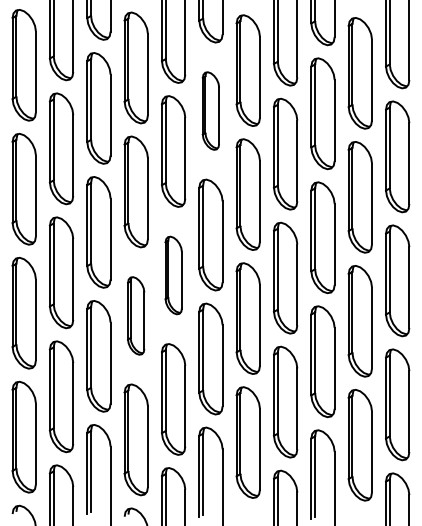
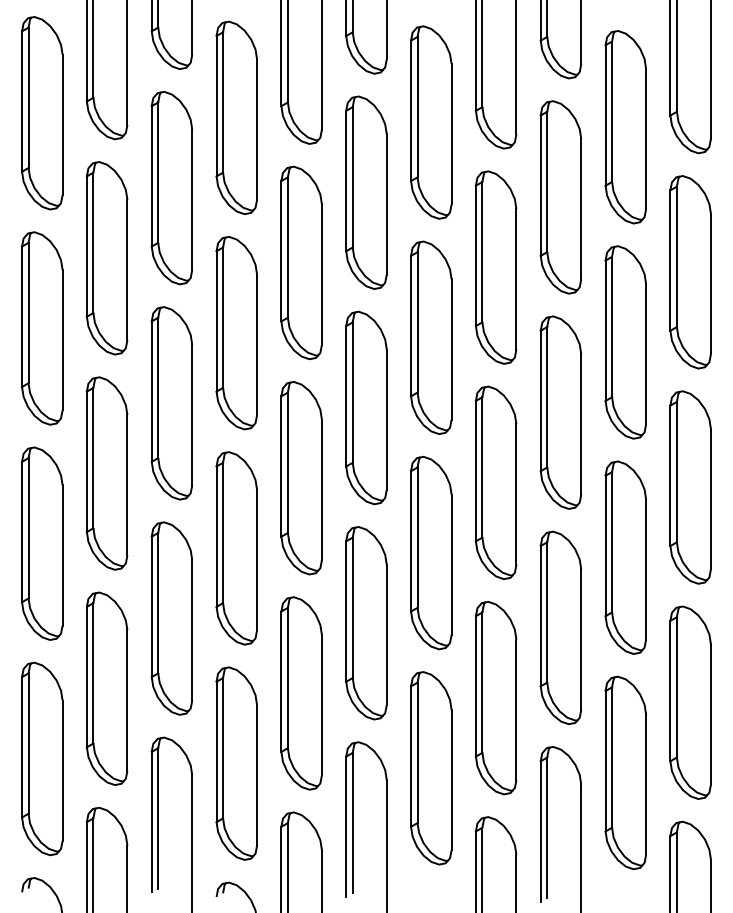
part: (210, 110) -> (365, 191), size x1.43
part: (173, 275) -> (301, 478), size x1.43
part: (135, 315) -> (235, 547), size x1.43

